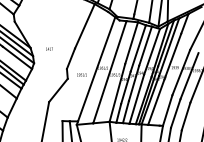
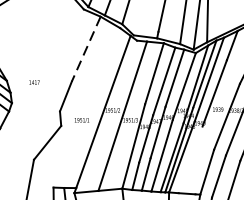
line: (84, 26) -> (85, 49), solid -> dashed
line: (156, 101) -> (190, 159), removed

